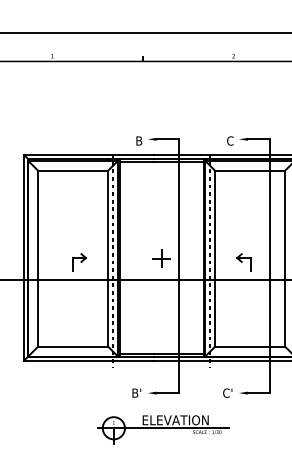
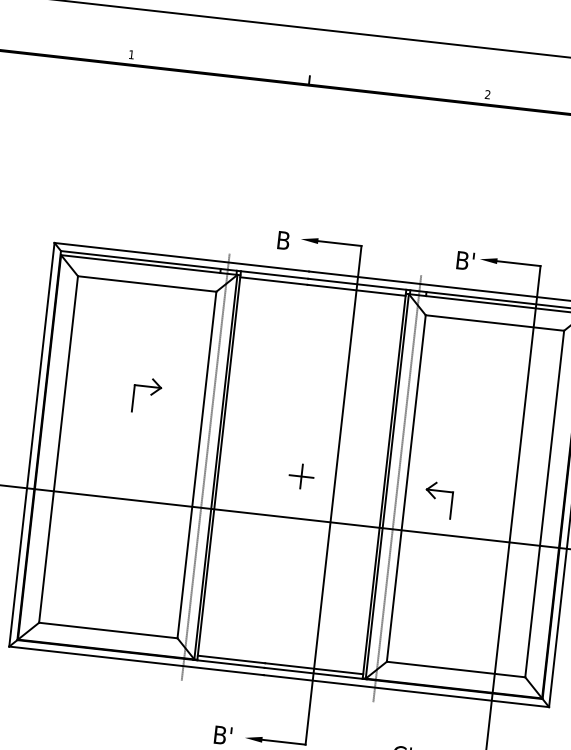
text: (231, 140) -> (465, 259), C -> B'
part: (161, 258) -> (301, 476), size x0.7
part: (79, 262) -> (147, 395), moved
part: (243, 262) -> (438, 499), moved

